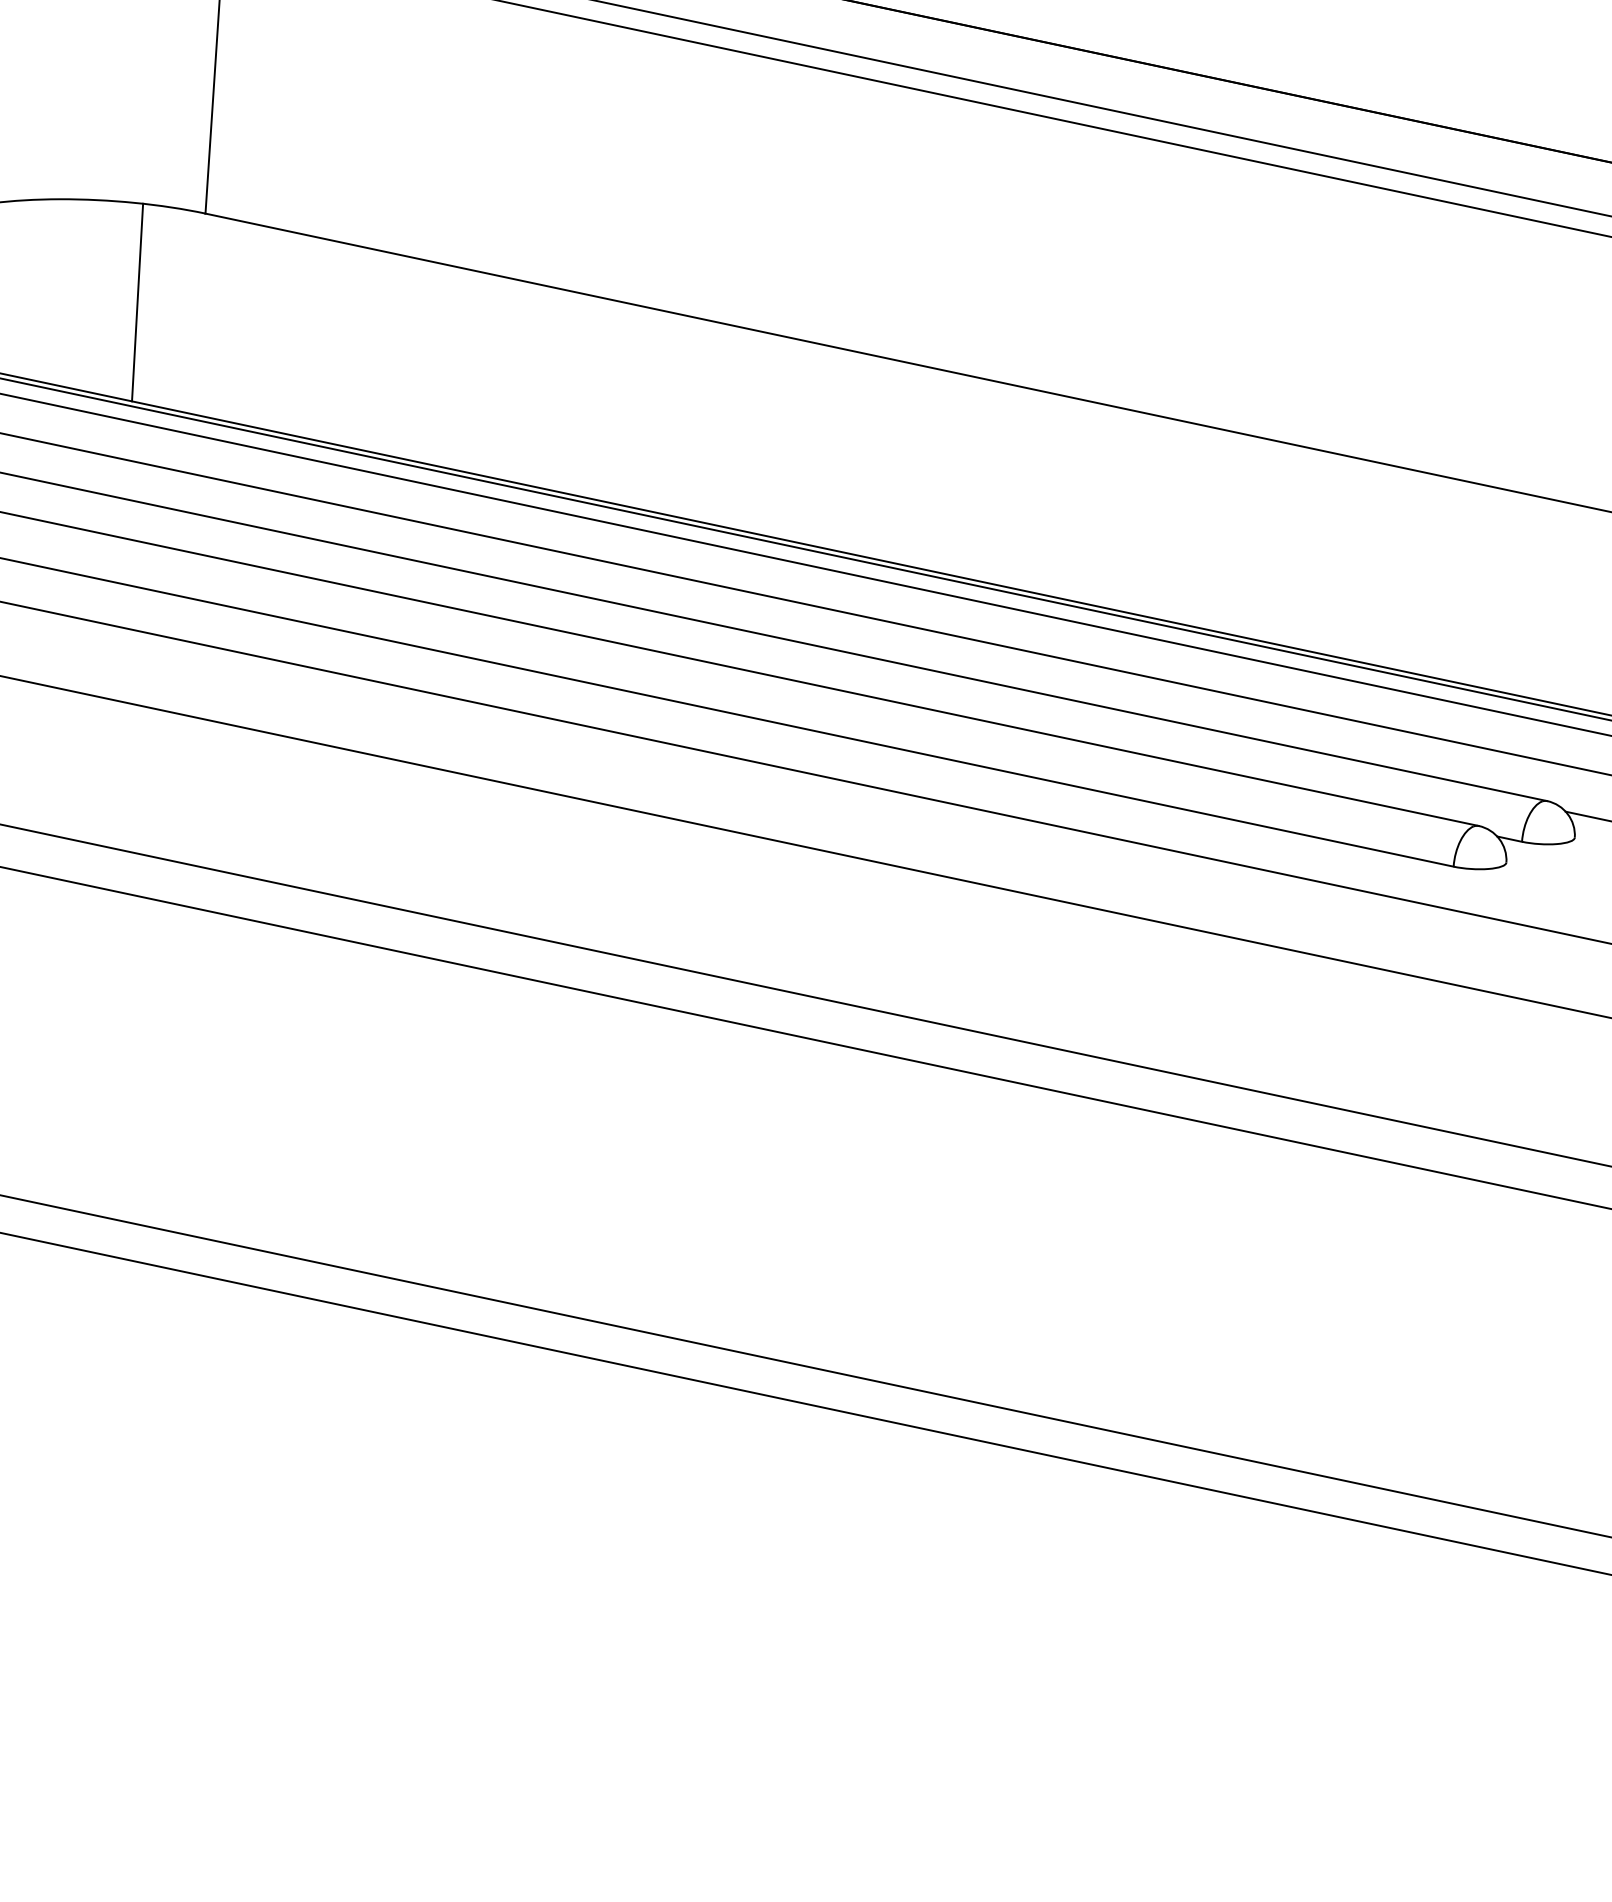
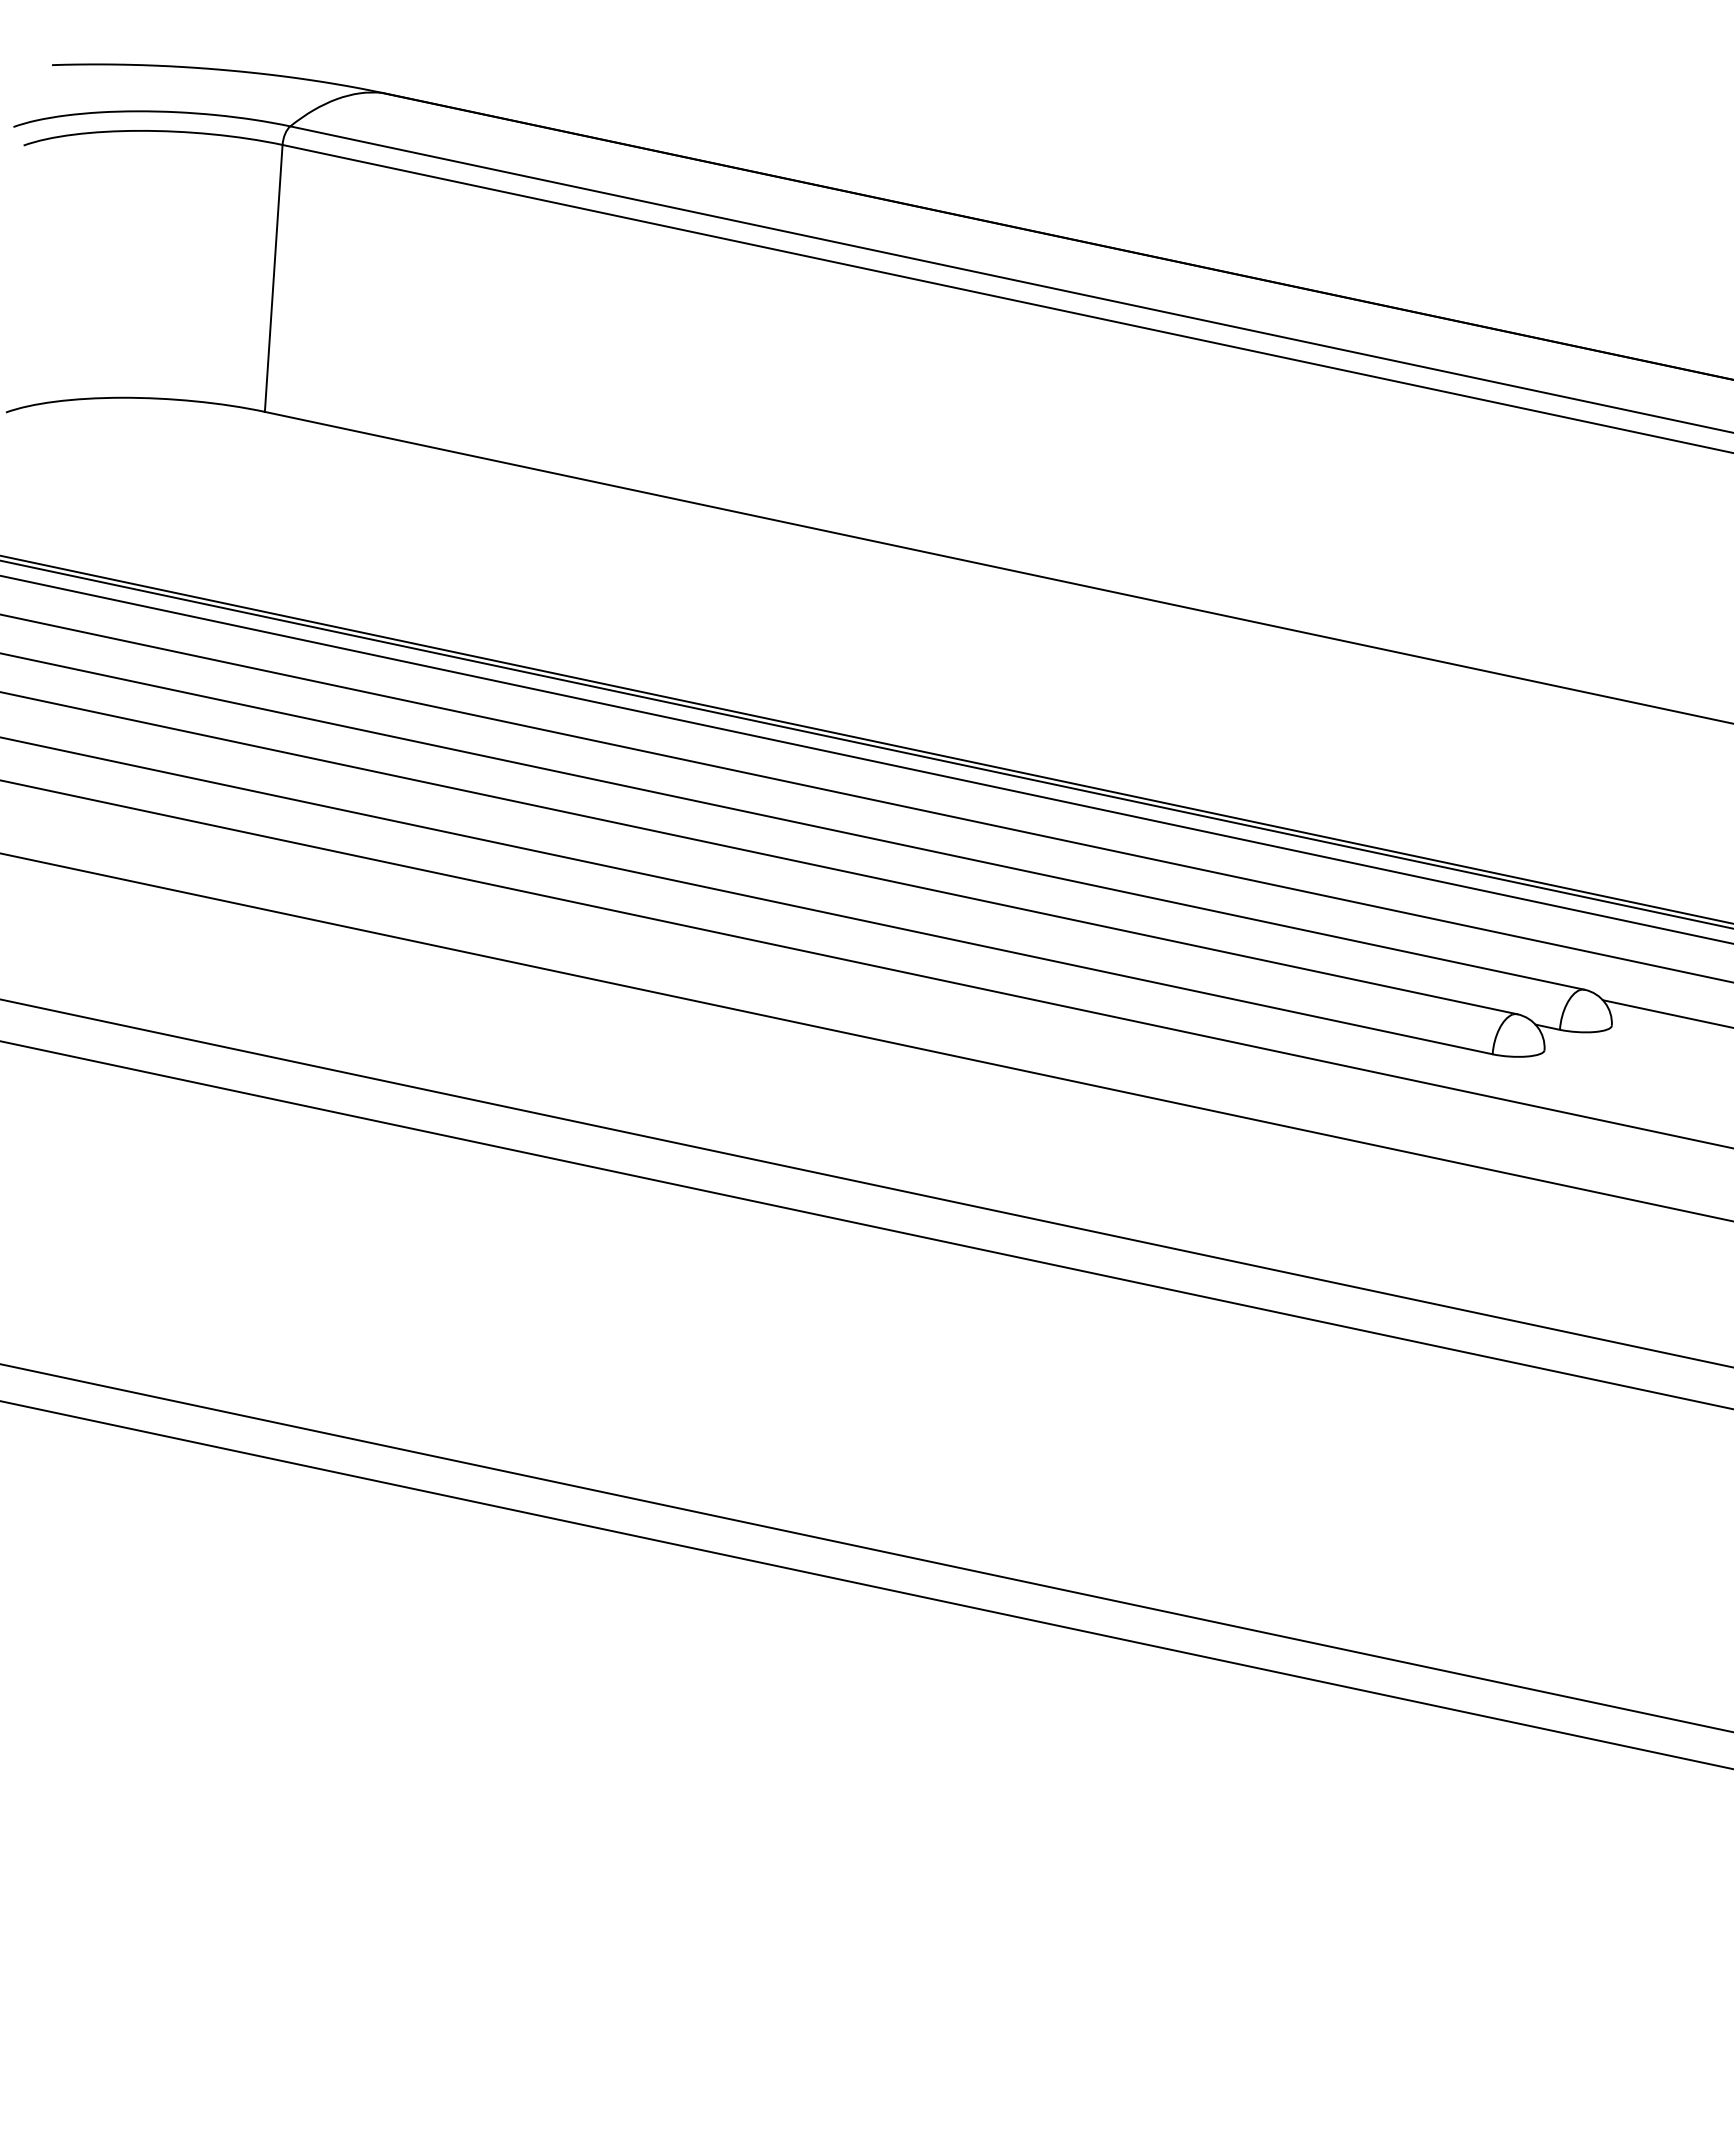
line: (136, 302) -> (197, 499), removed

